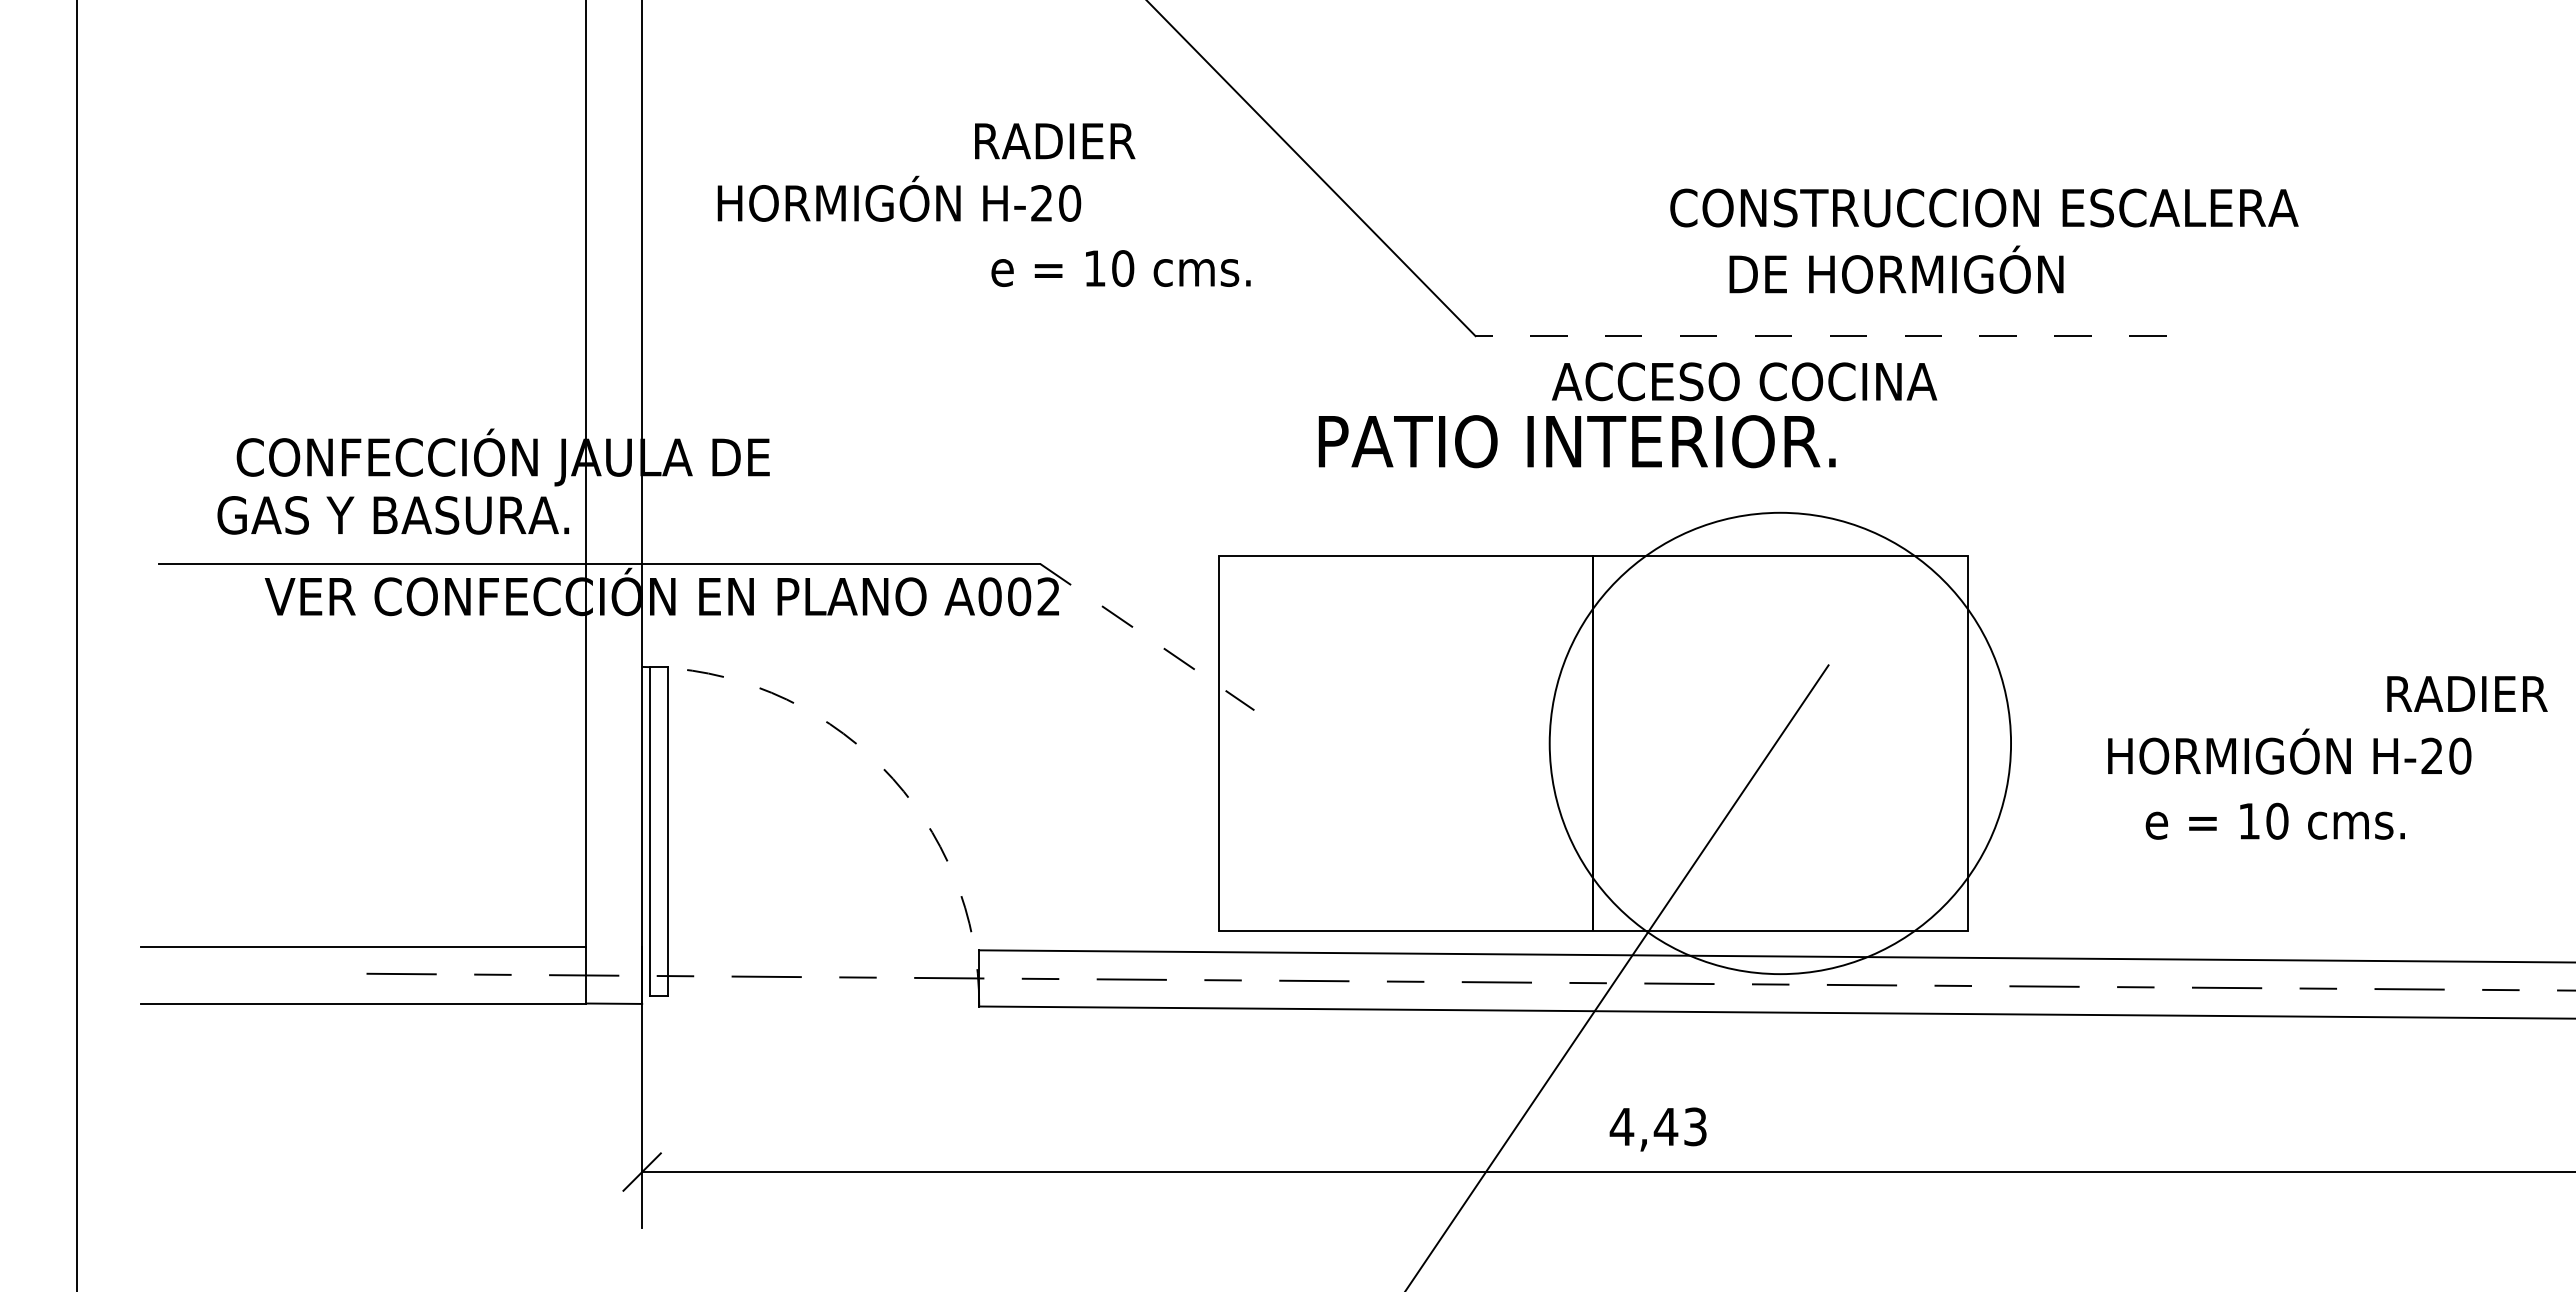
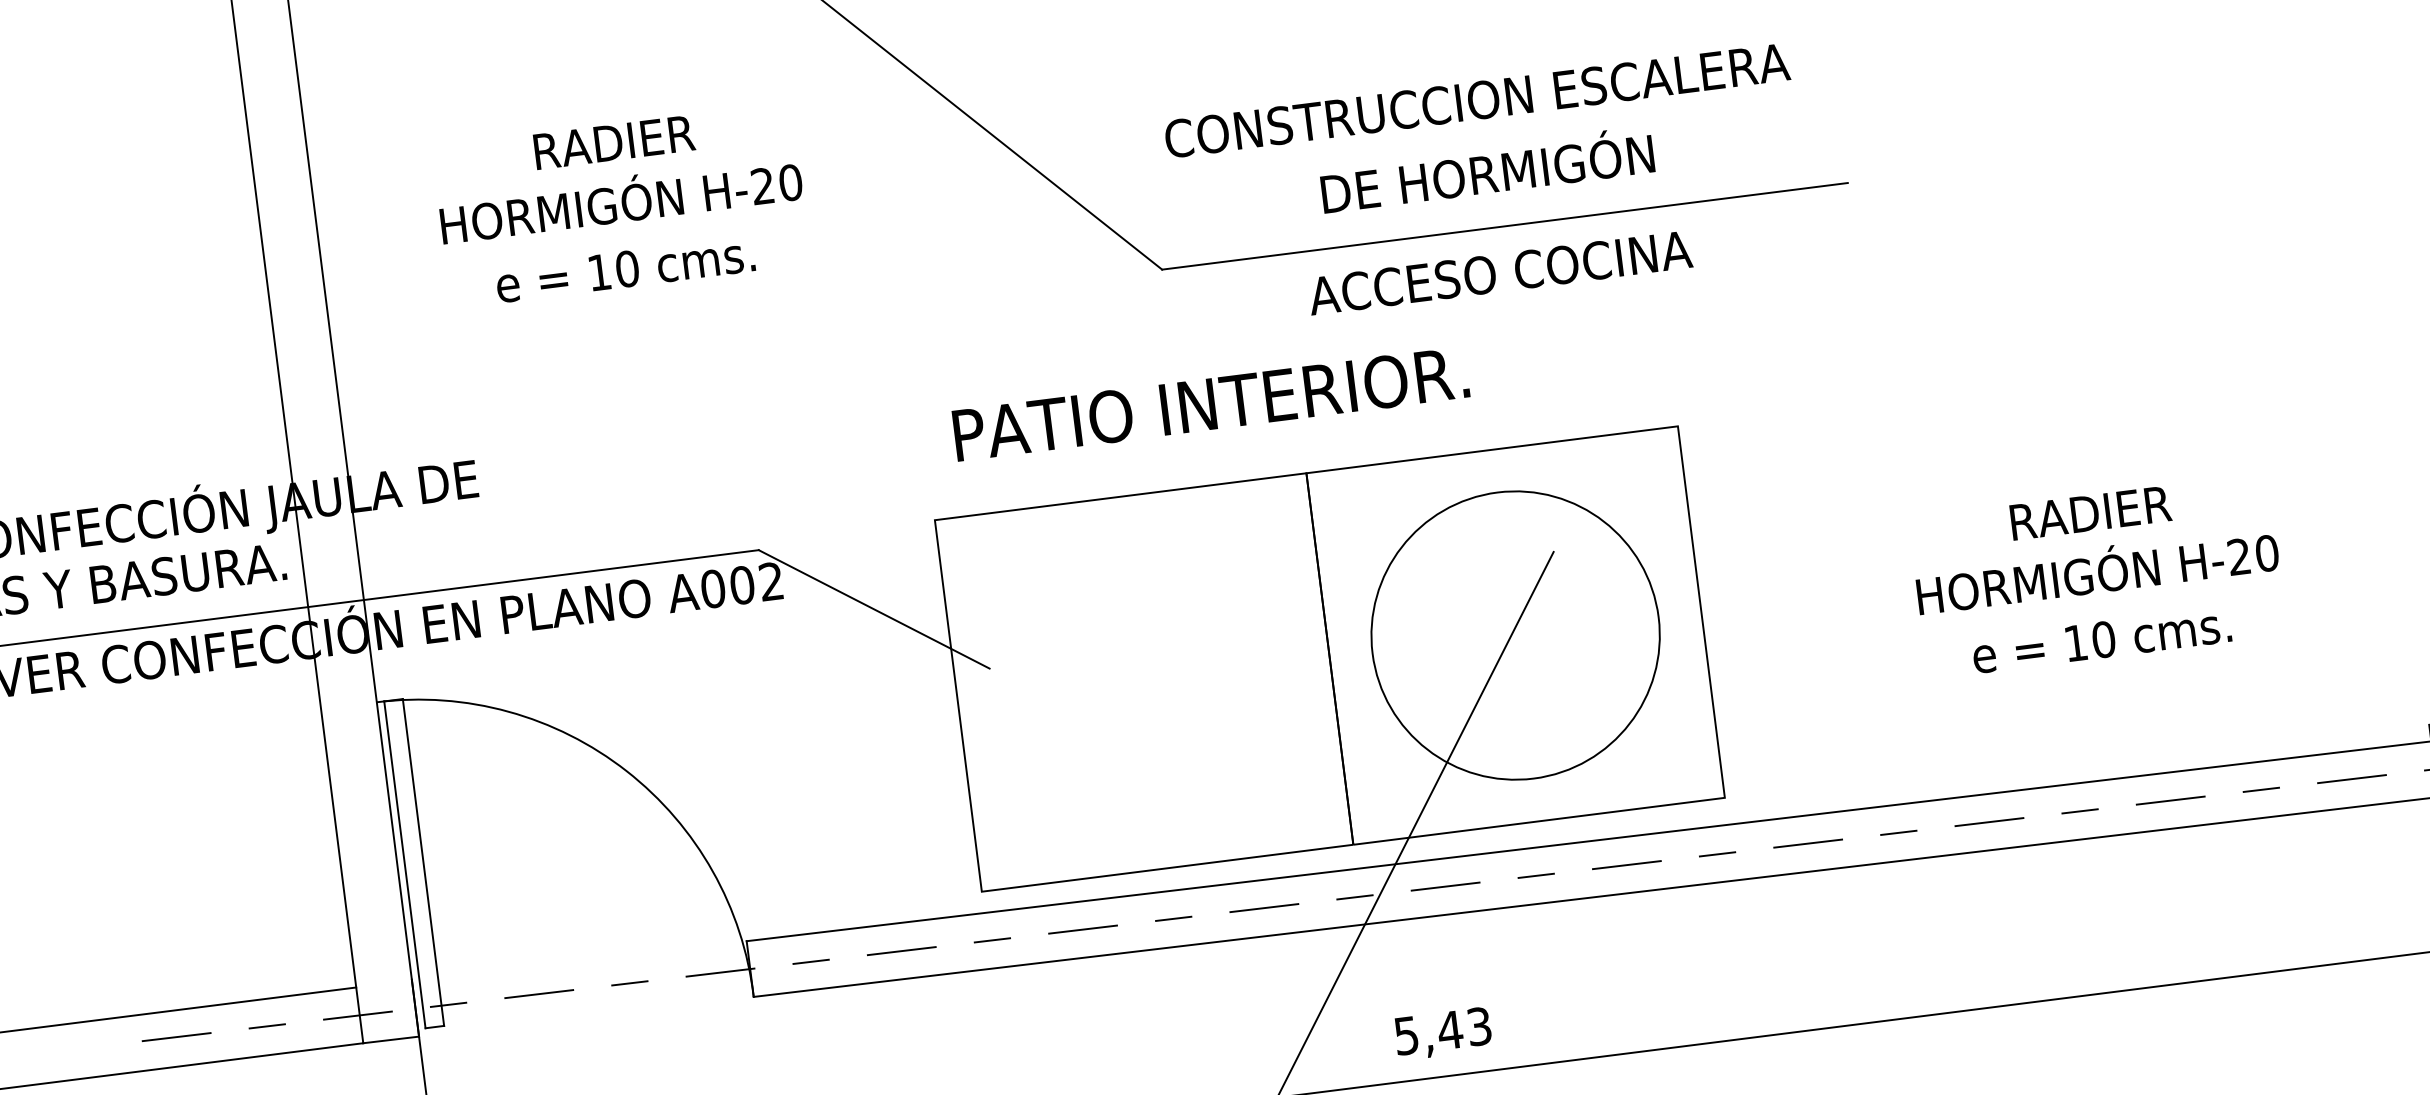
text: (1055, 141) -> (614, 142), moved
text: (899, 198) -> (621, 199), moved
text: (1984, 207) -> (1477, 100), moved
text: (1120, 268) -> (624, 269), moved
text: (1896, 269) -> (1487, 169), moved
line: (1821, 336) -> (1505, 226), dashed -> solid
text: (1744, 381) -> (1500, 272), moved
text: (1576, 441) -> (1210, 404), moved
line: (1147, 637) -> (874, 609), dashed -> solid
text: (2467, 693) -> (2090, 512), moved
circle: (1780, 743) -> (1515, 635), size x0.62
text: (2289, 751) -> (2097, 570), moved
arc: (881, 766) -> (626, 771), dashed -> solid
text: (2274, 820) -> (2100, 639), moved
text: (1621, 1127) -> (1406, 1036), 4,43 -> 5,43

